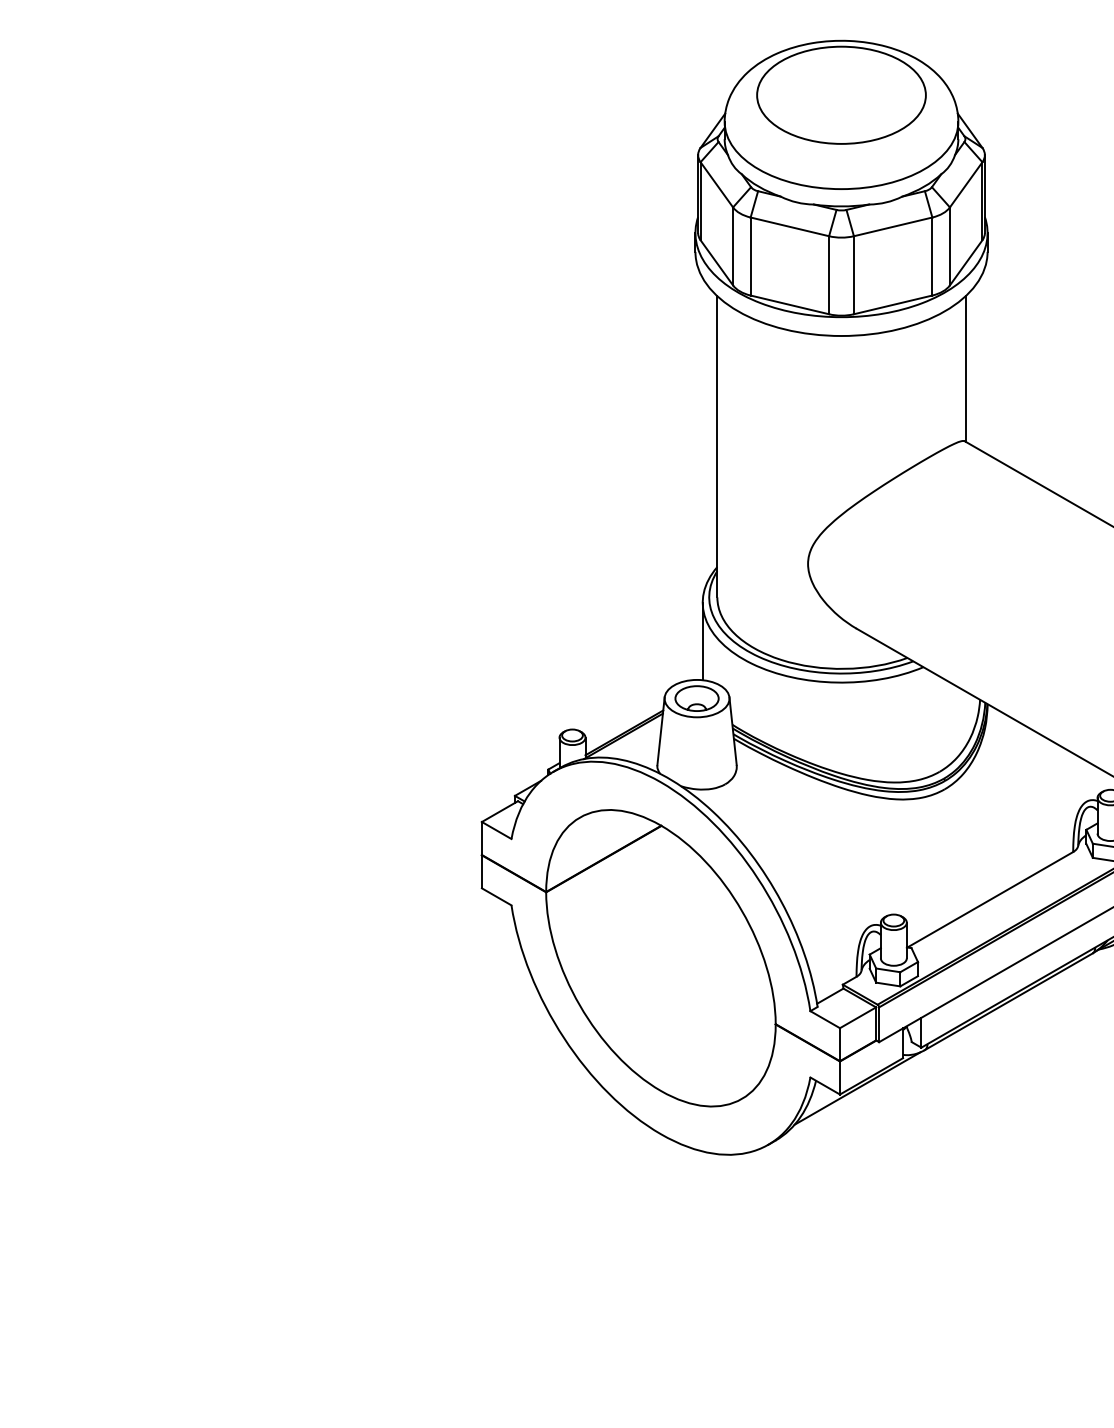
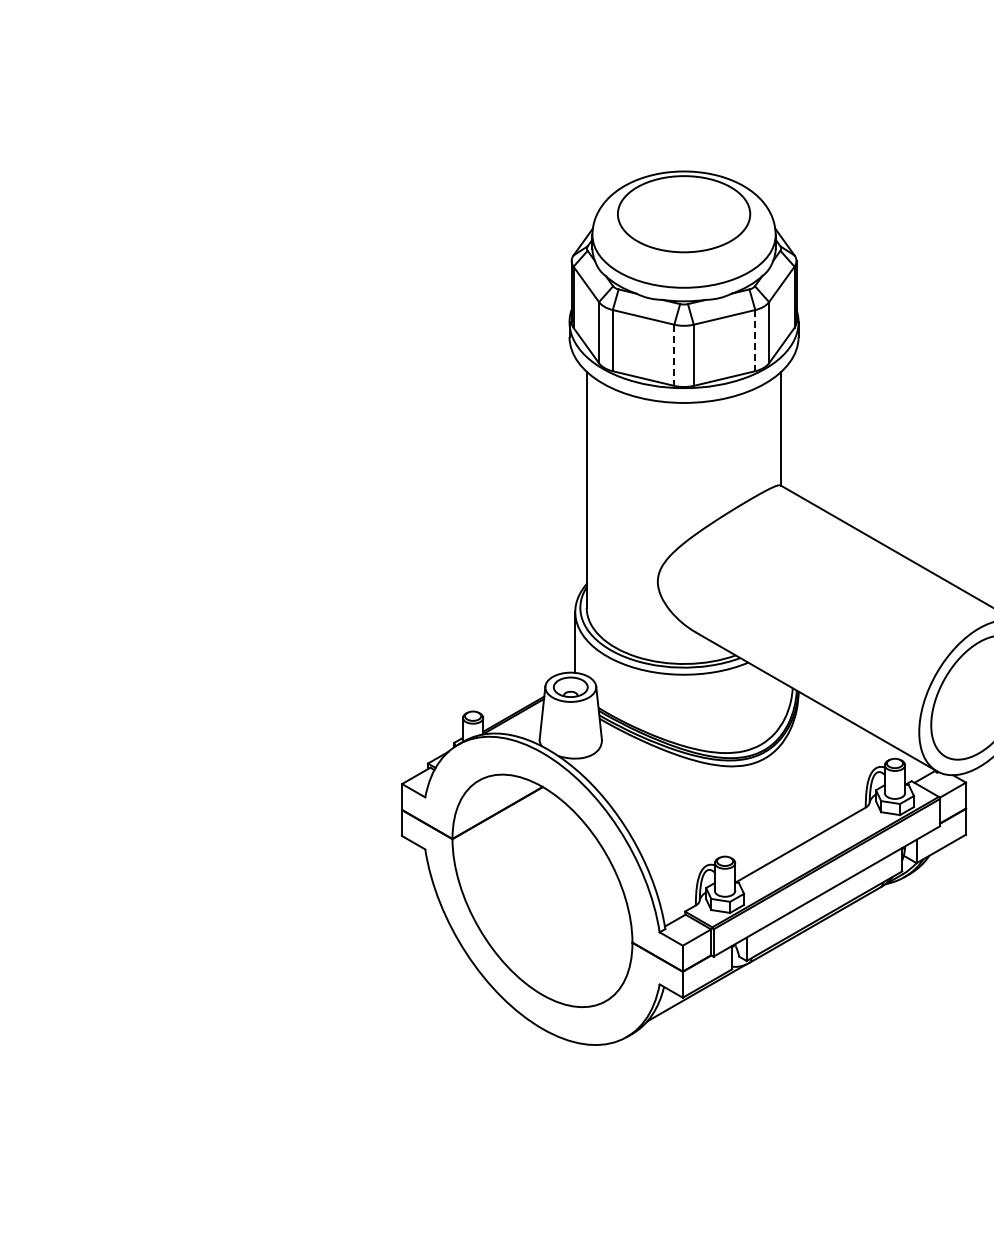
line: (932, 256) -> (755, 340), solid -> dashed
line: (829, 275) -> (674, 355), solid -> dashed

